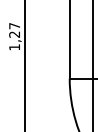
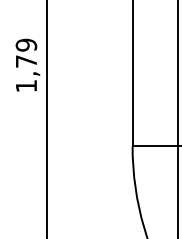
text: (14, 29) -> (26, 51), 1,27 -> 1,79

